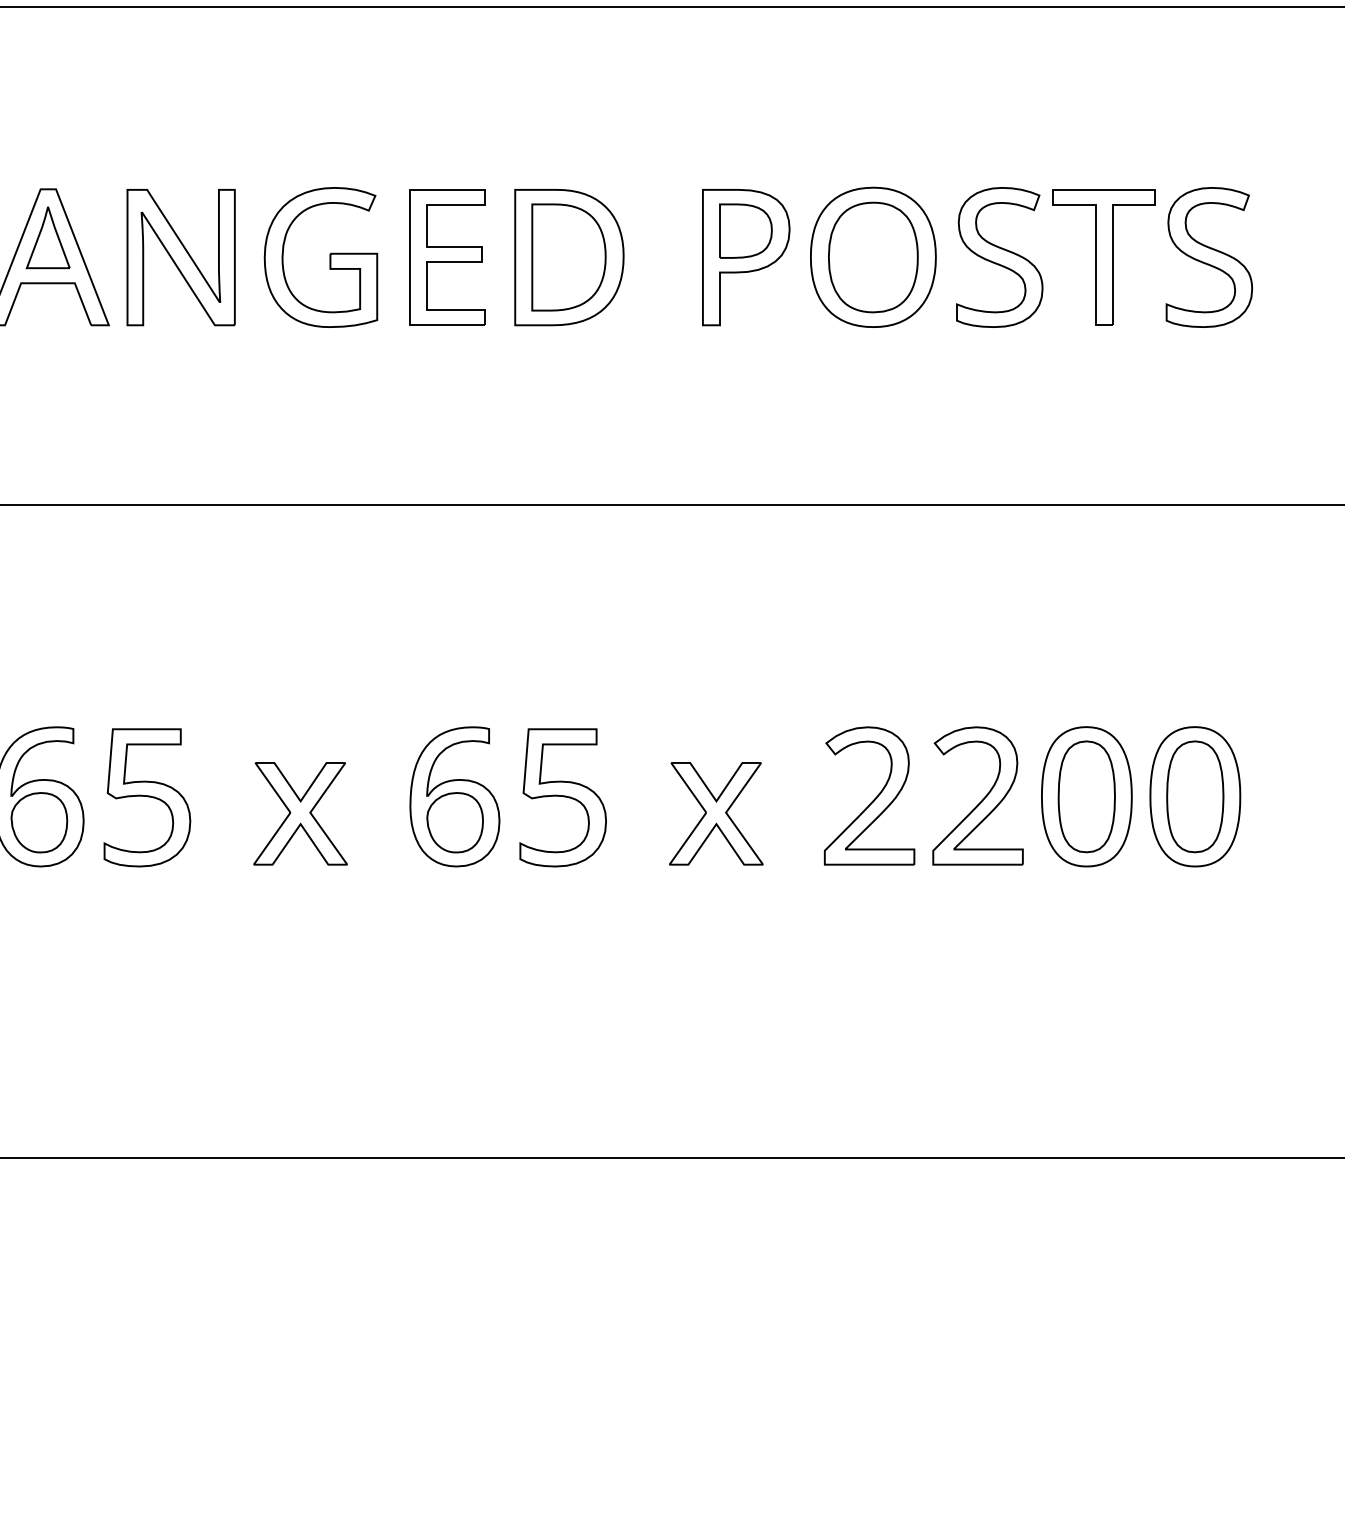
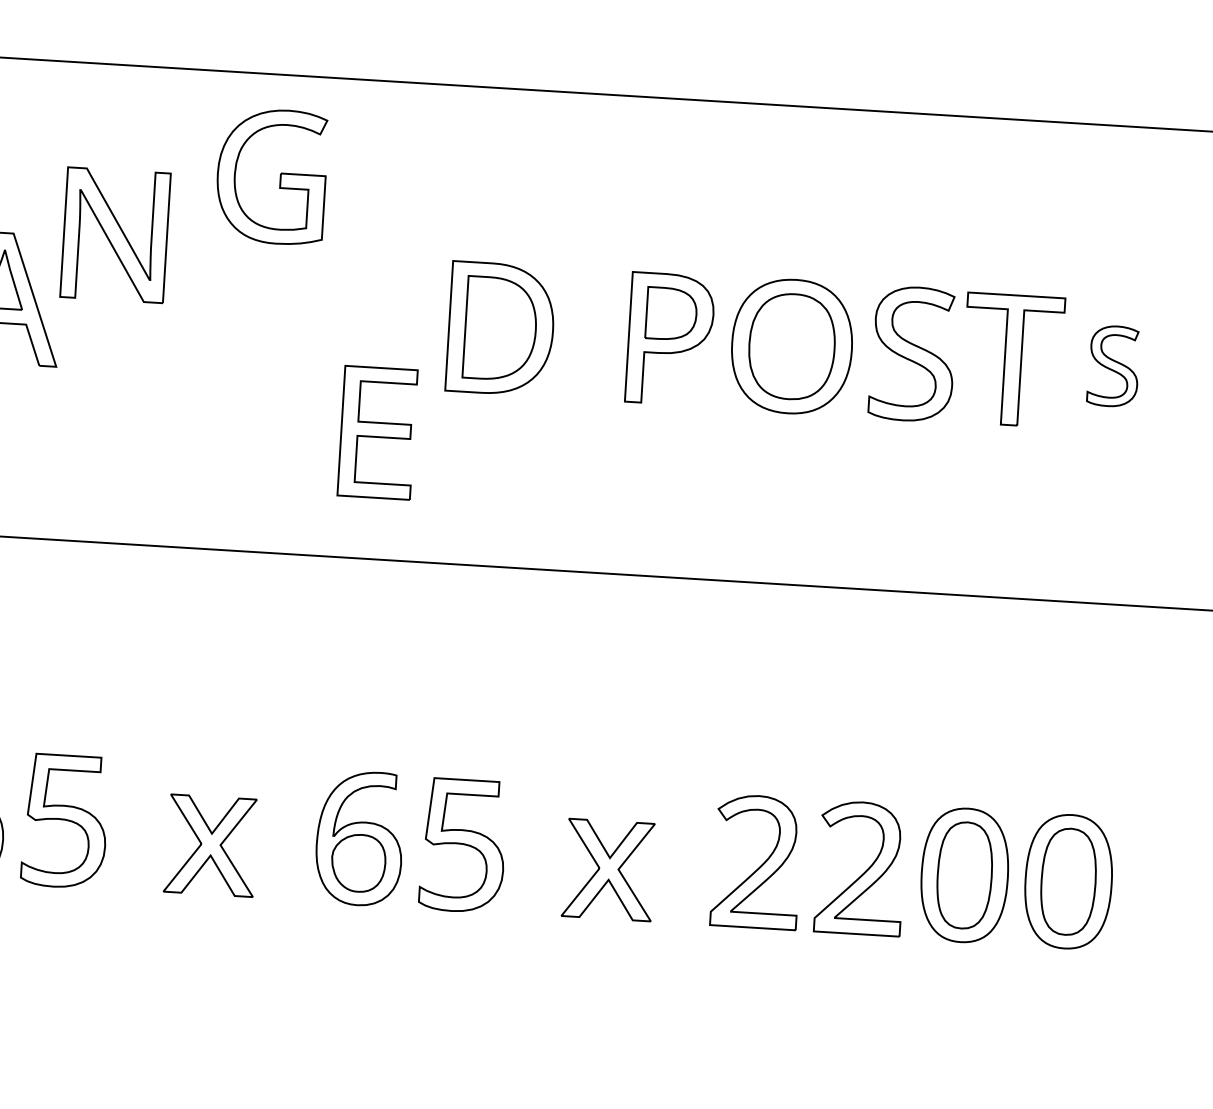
part: (180, 257) -> (114, 235), moved
part: (329, 257) -> (279, 177), moved
part: (447, 257) -> (377, 432), moved
part: (1209, 257) -> (1113, 366), size x0.6

